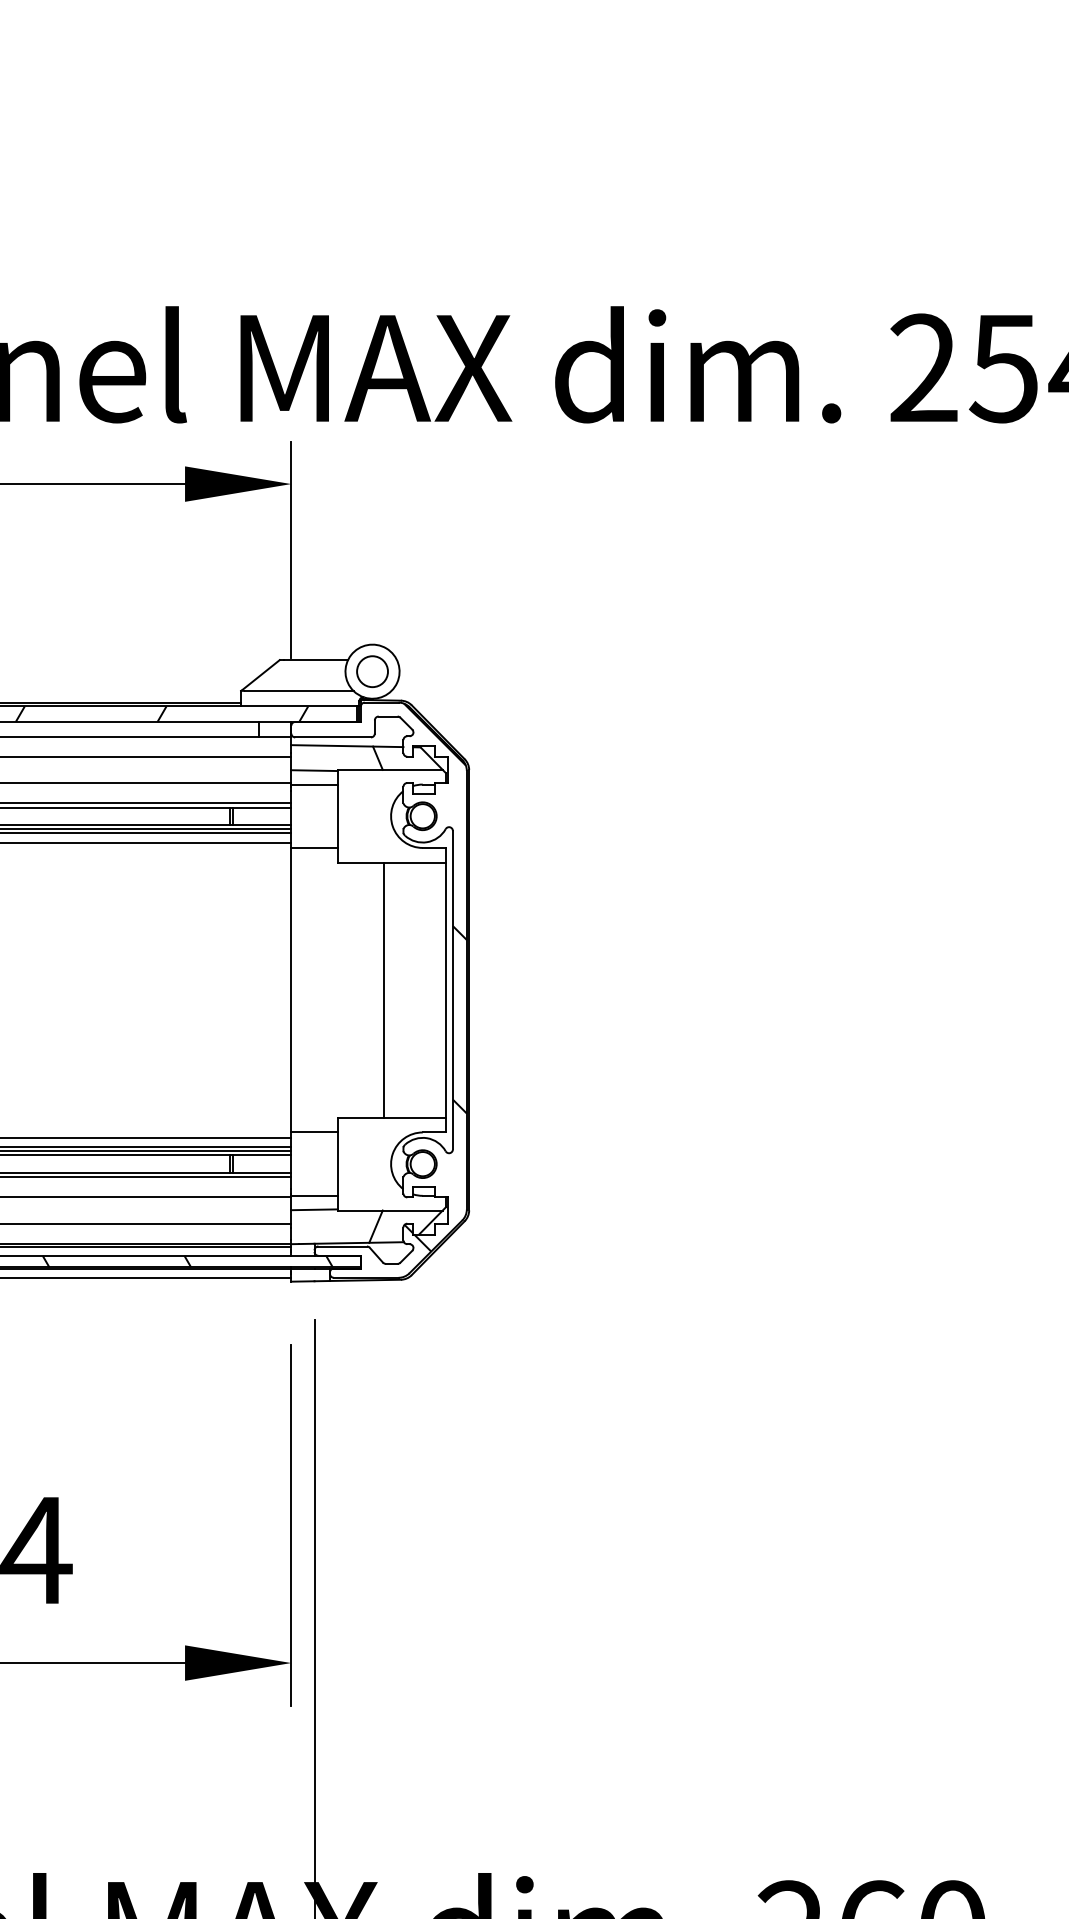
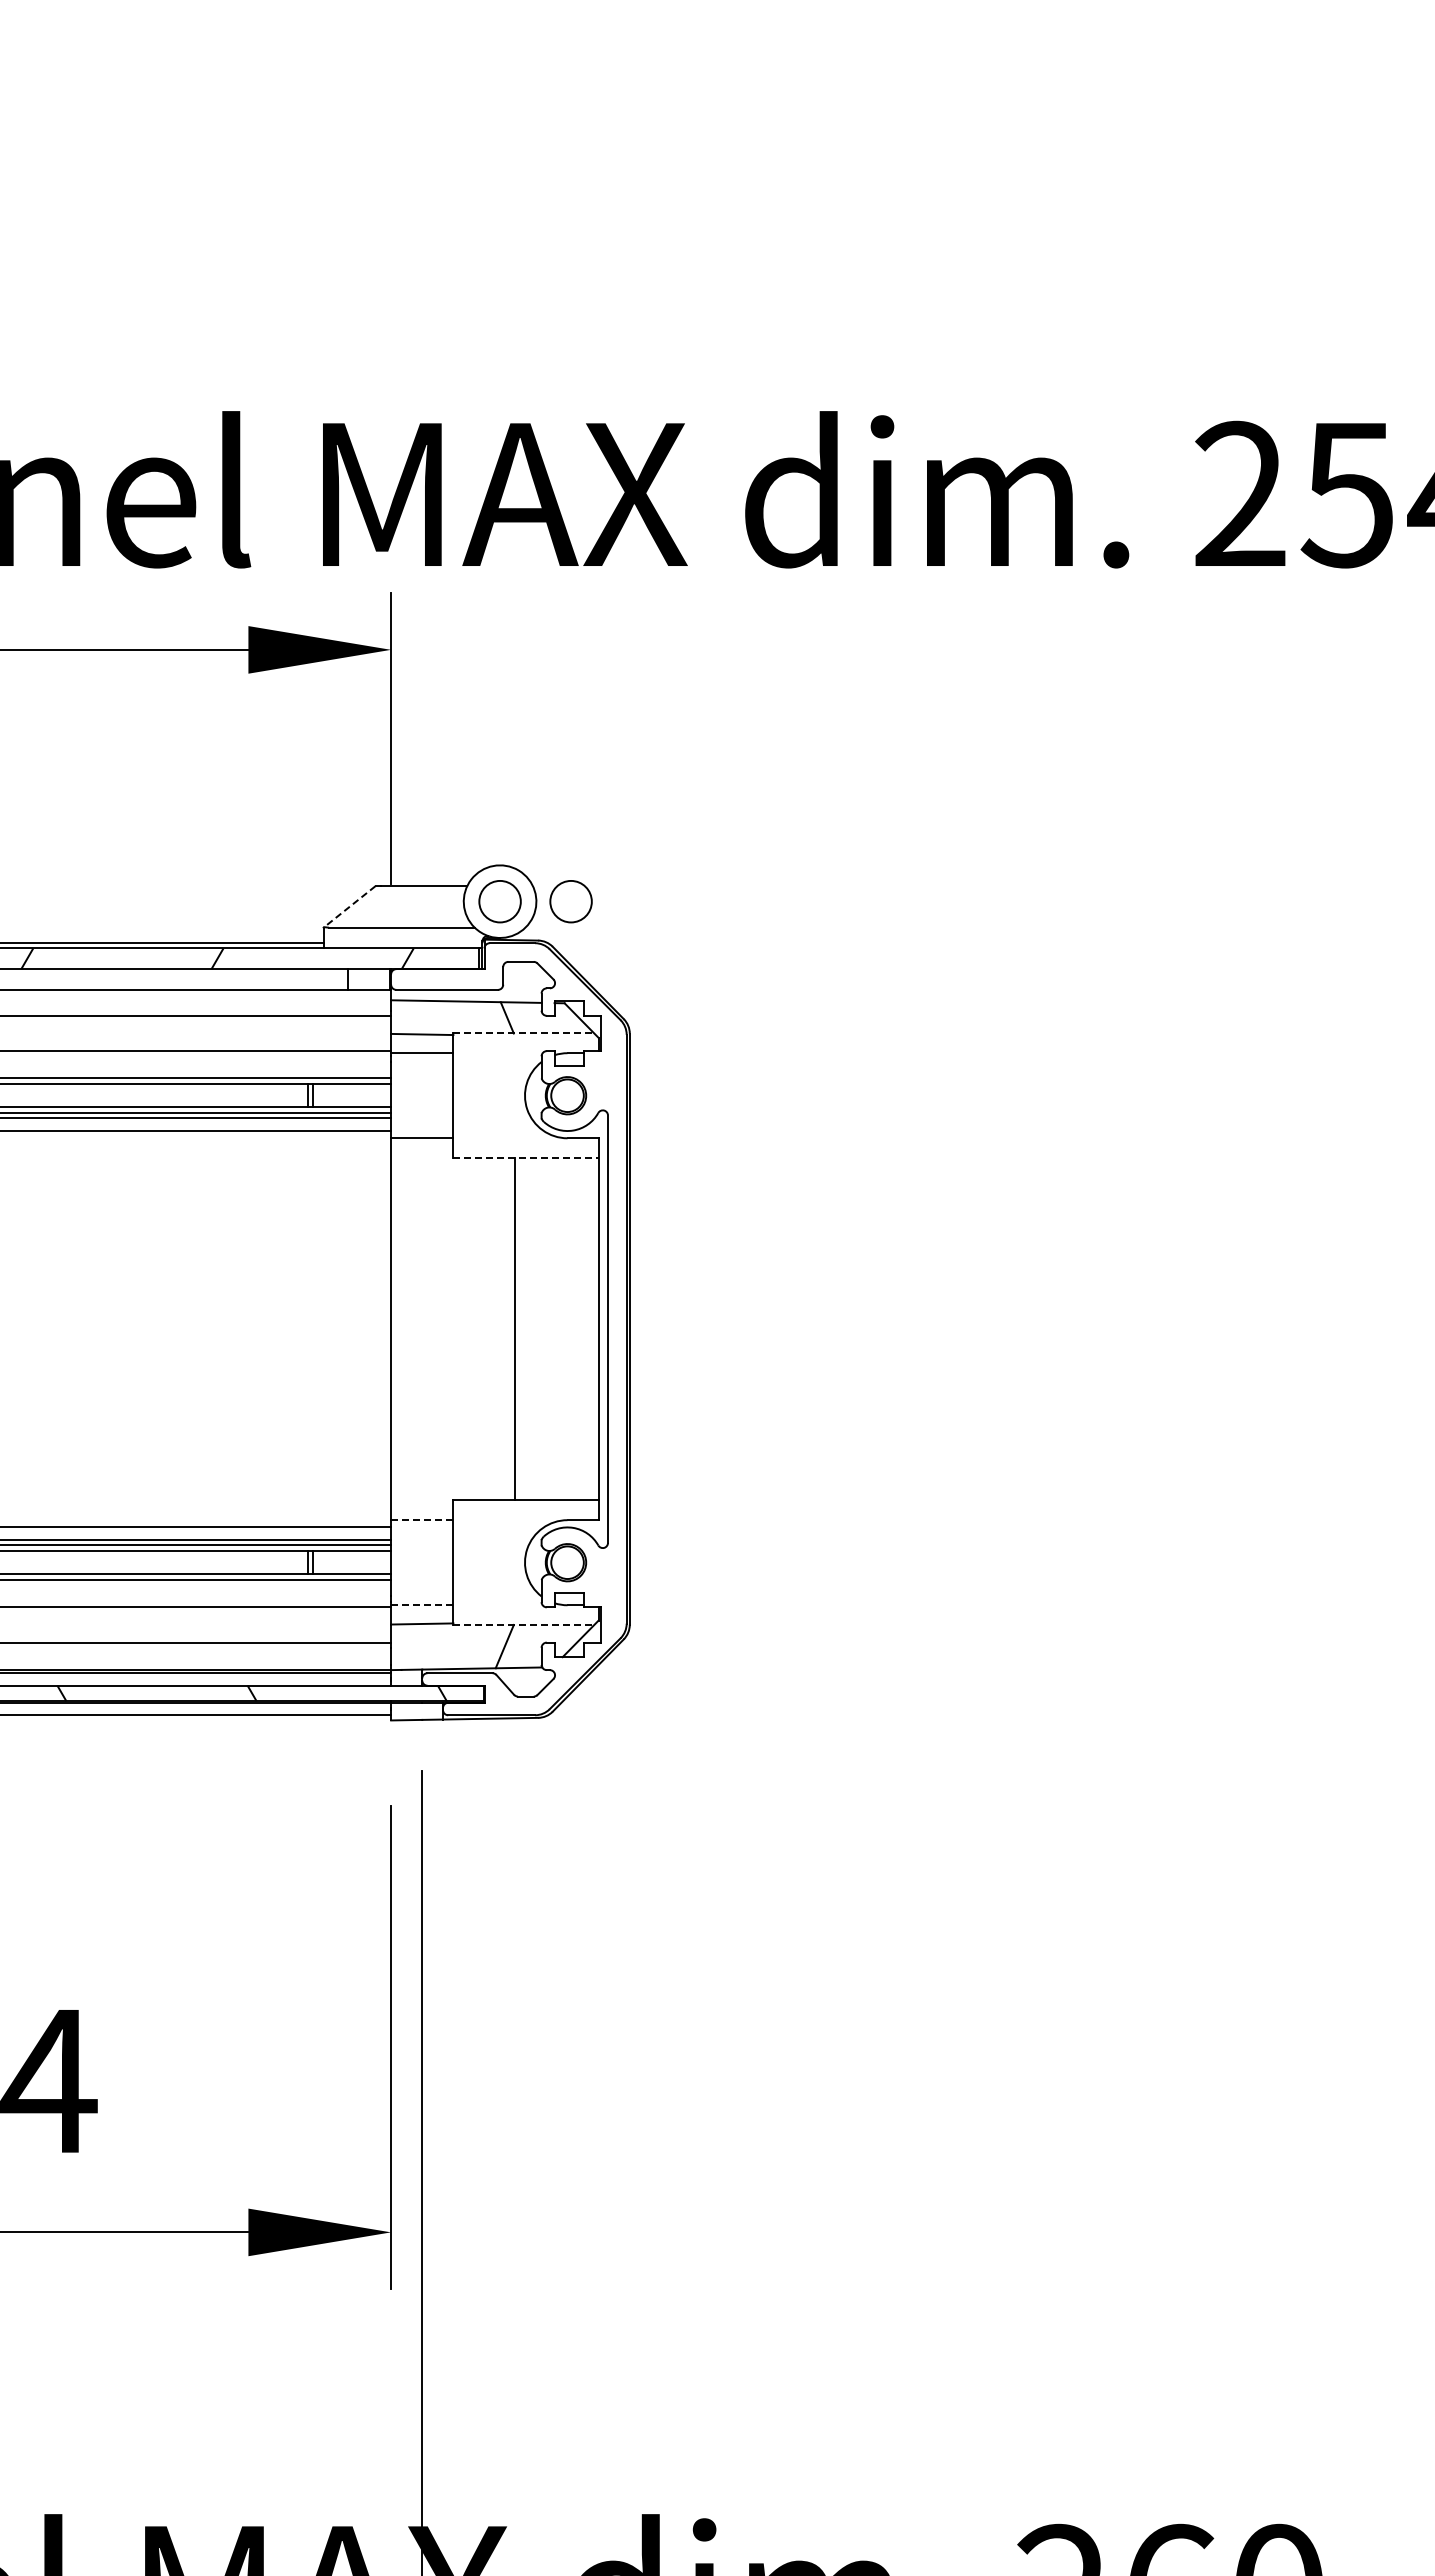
circle: (424, 671) -> (570, 901), added
line: (260, 676) -> (349, 907), solid -> dashed
line: (390, 769) -> (524, 1033), solid -> dashed
line: (392, 863) -> (526, 1158), solid -> dashed
hatch: (435, 977) -> (584, 1312), removed
line: (314, 1132) -> (422, 1520), solid -> dashed
line: (314, 1196) -> (422, 1605), solid -> dashed
line: (390, 1210) -> (524, 1624), solid -> dashed

